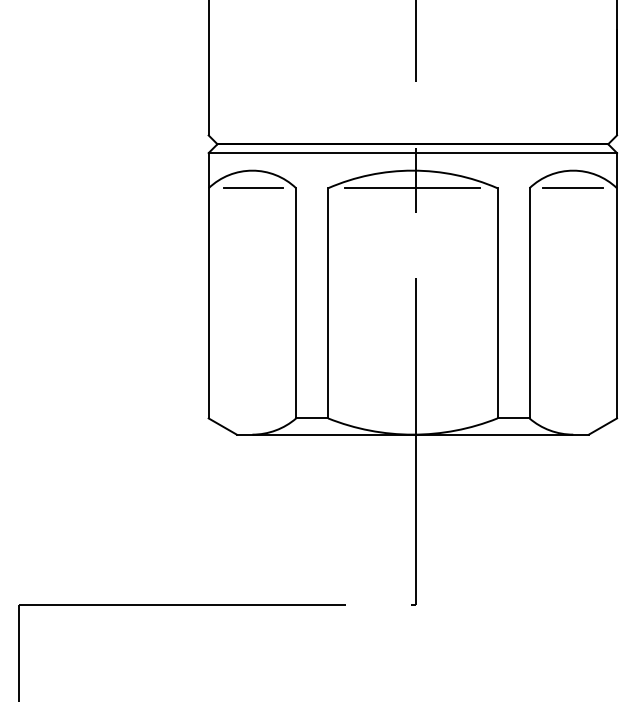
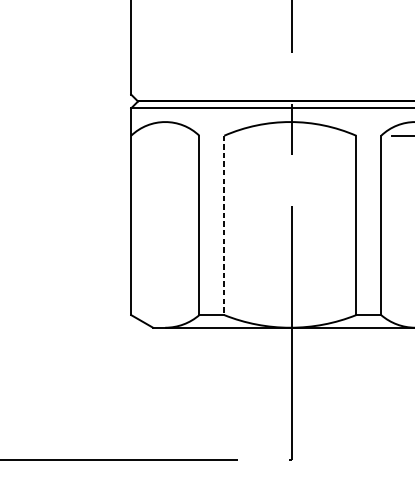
line: (253, 188) -> (166, 135), removed
line: (412, 188) -> (290, 135), removed
line: (328, 303) -> (224, 225), solid -> dashed

